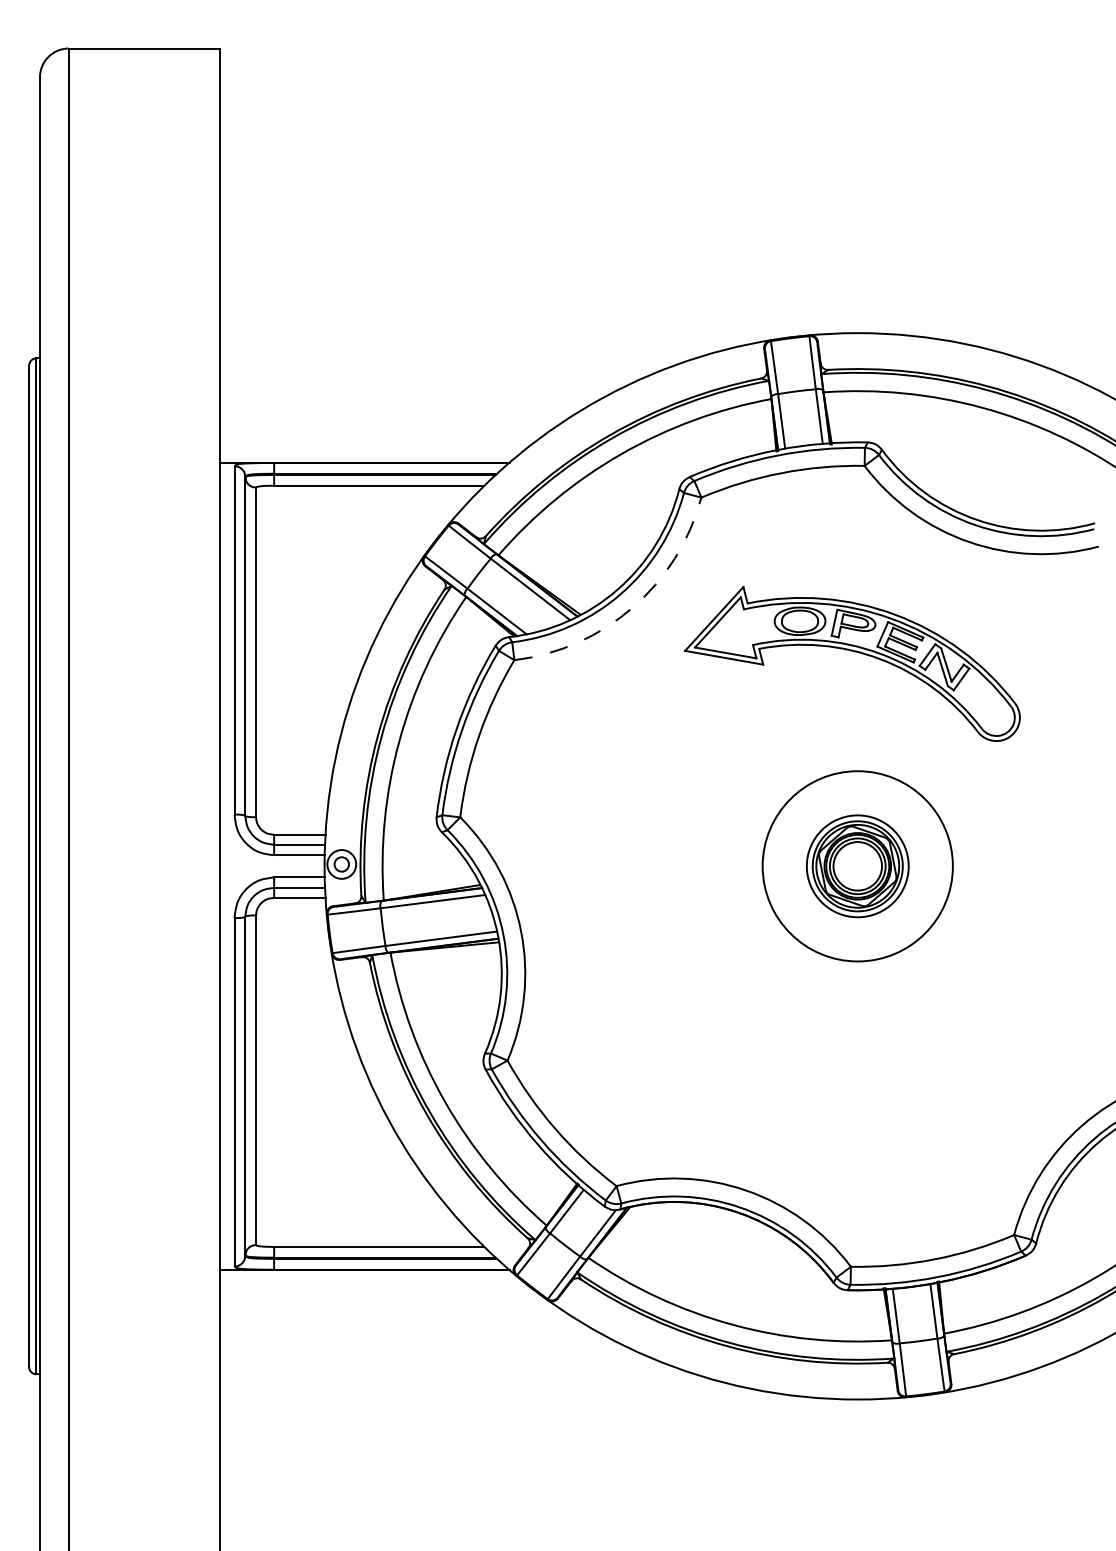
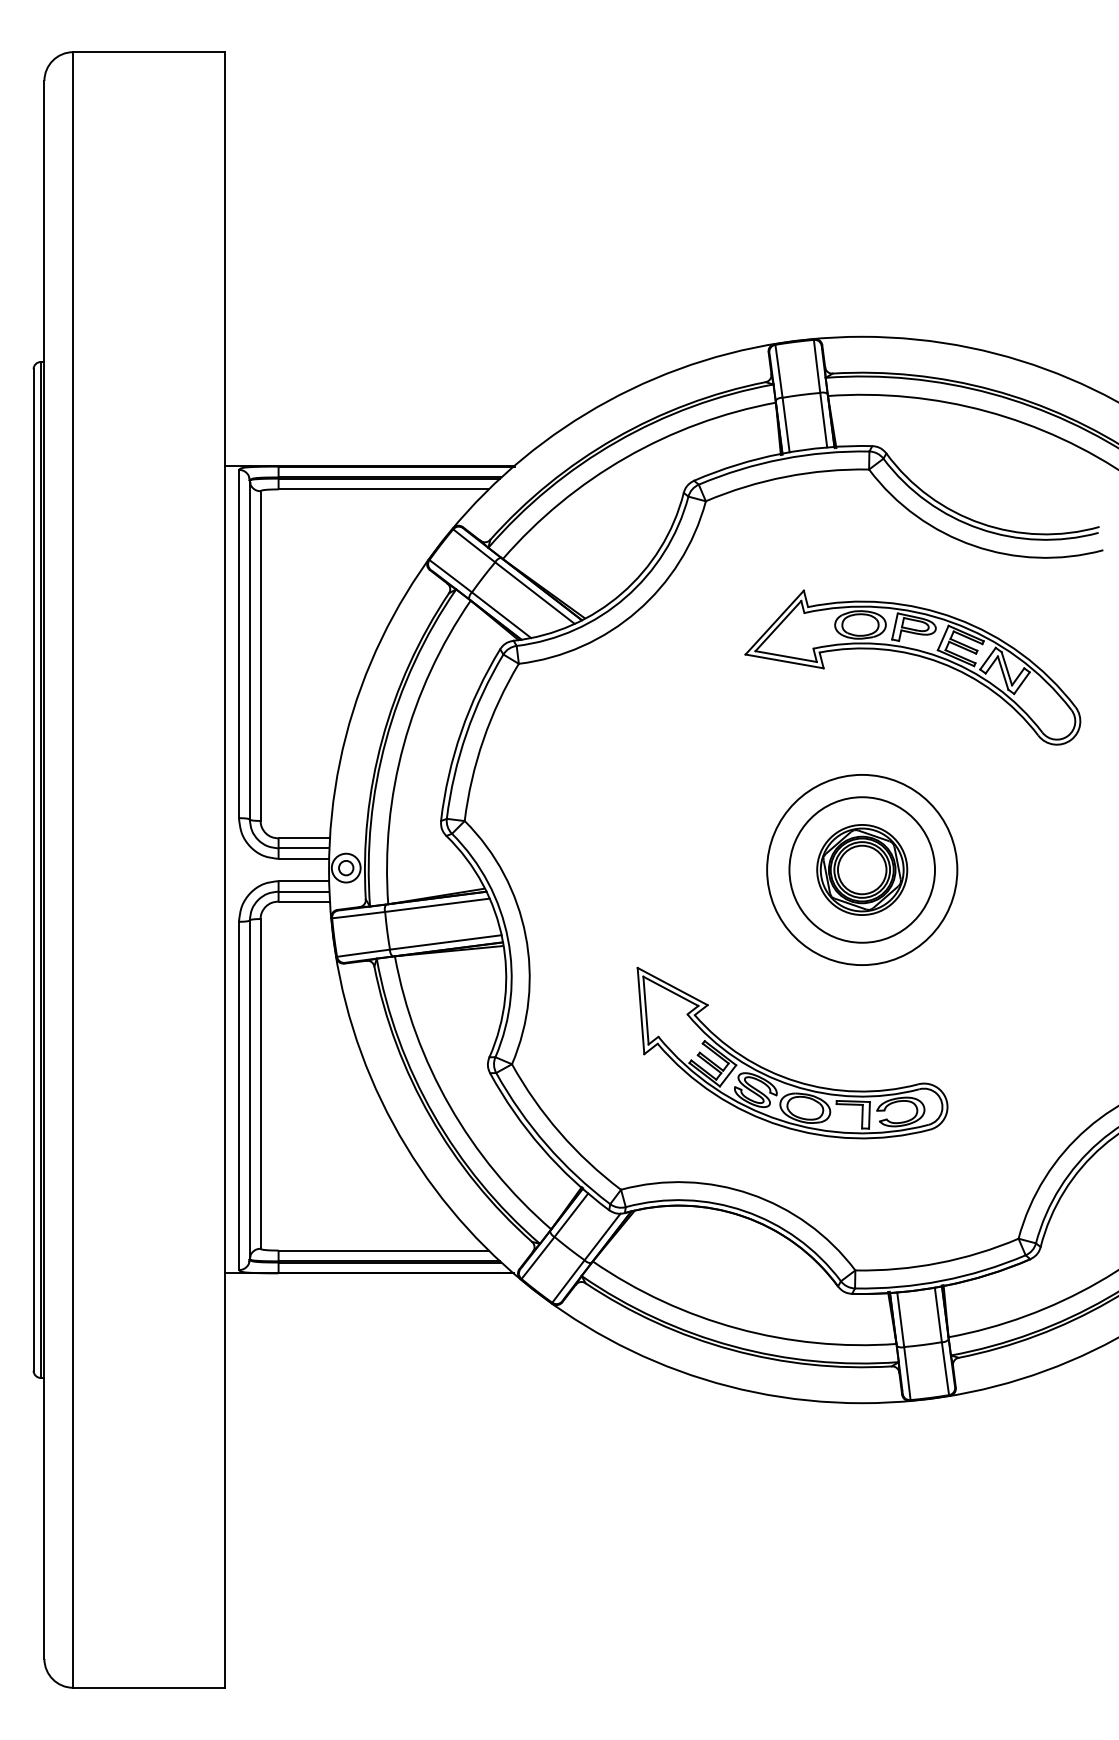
arc: (633, 607) -> (637, 611), dashed -> solid
part: (856, 652) -> (916, 656), moved
circle: (857, 865) -> (861, 869), size x1.43
part: (781, 1072) -> (785, 1076), added

